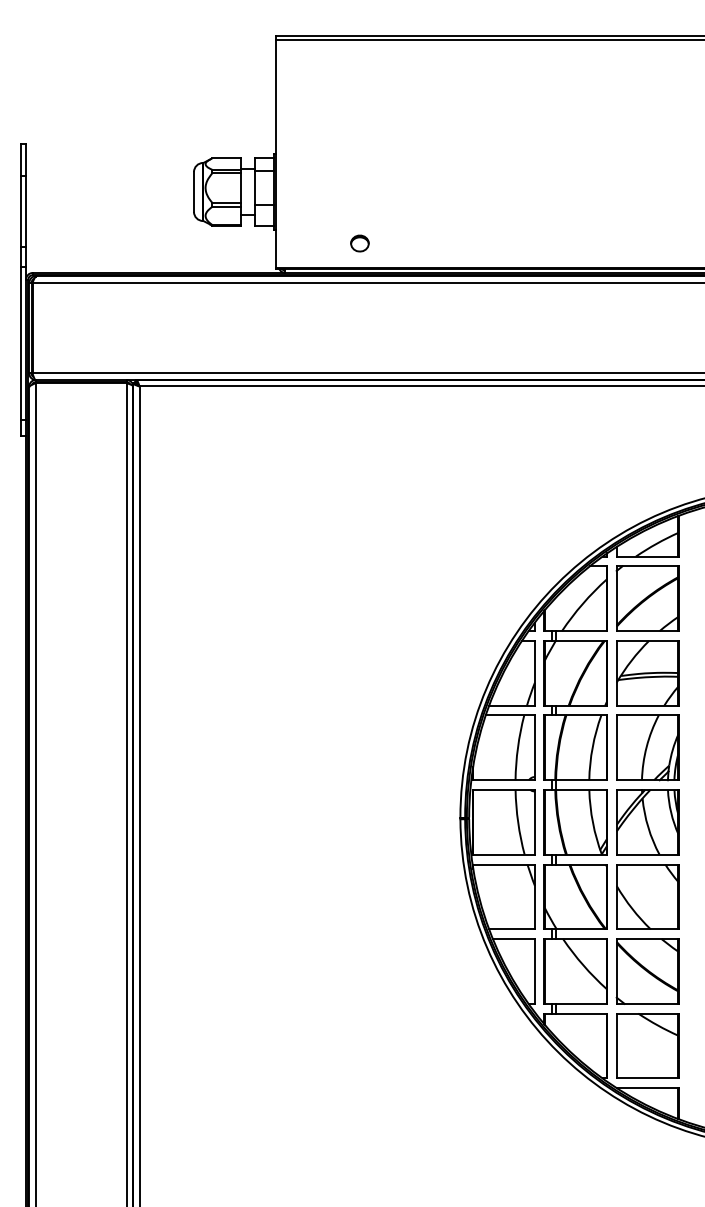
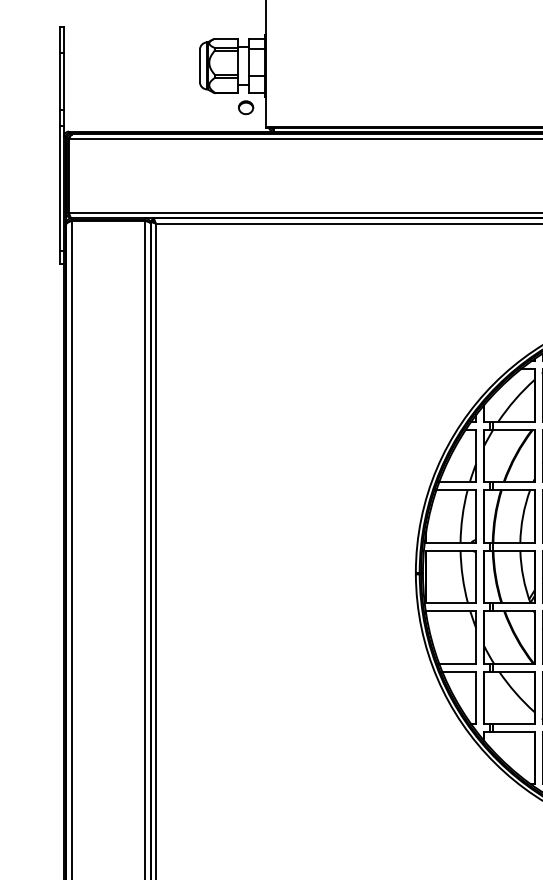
part: (359, 243) -> (245, 107), moved

